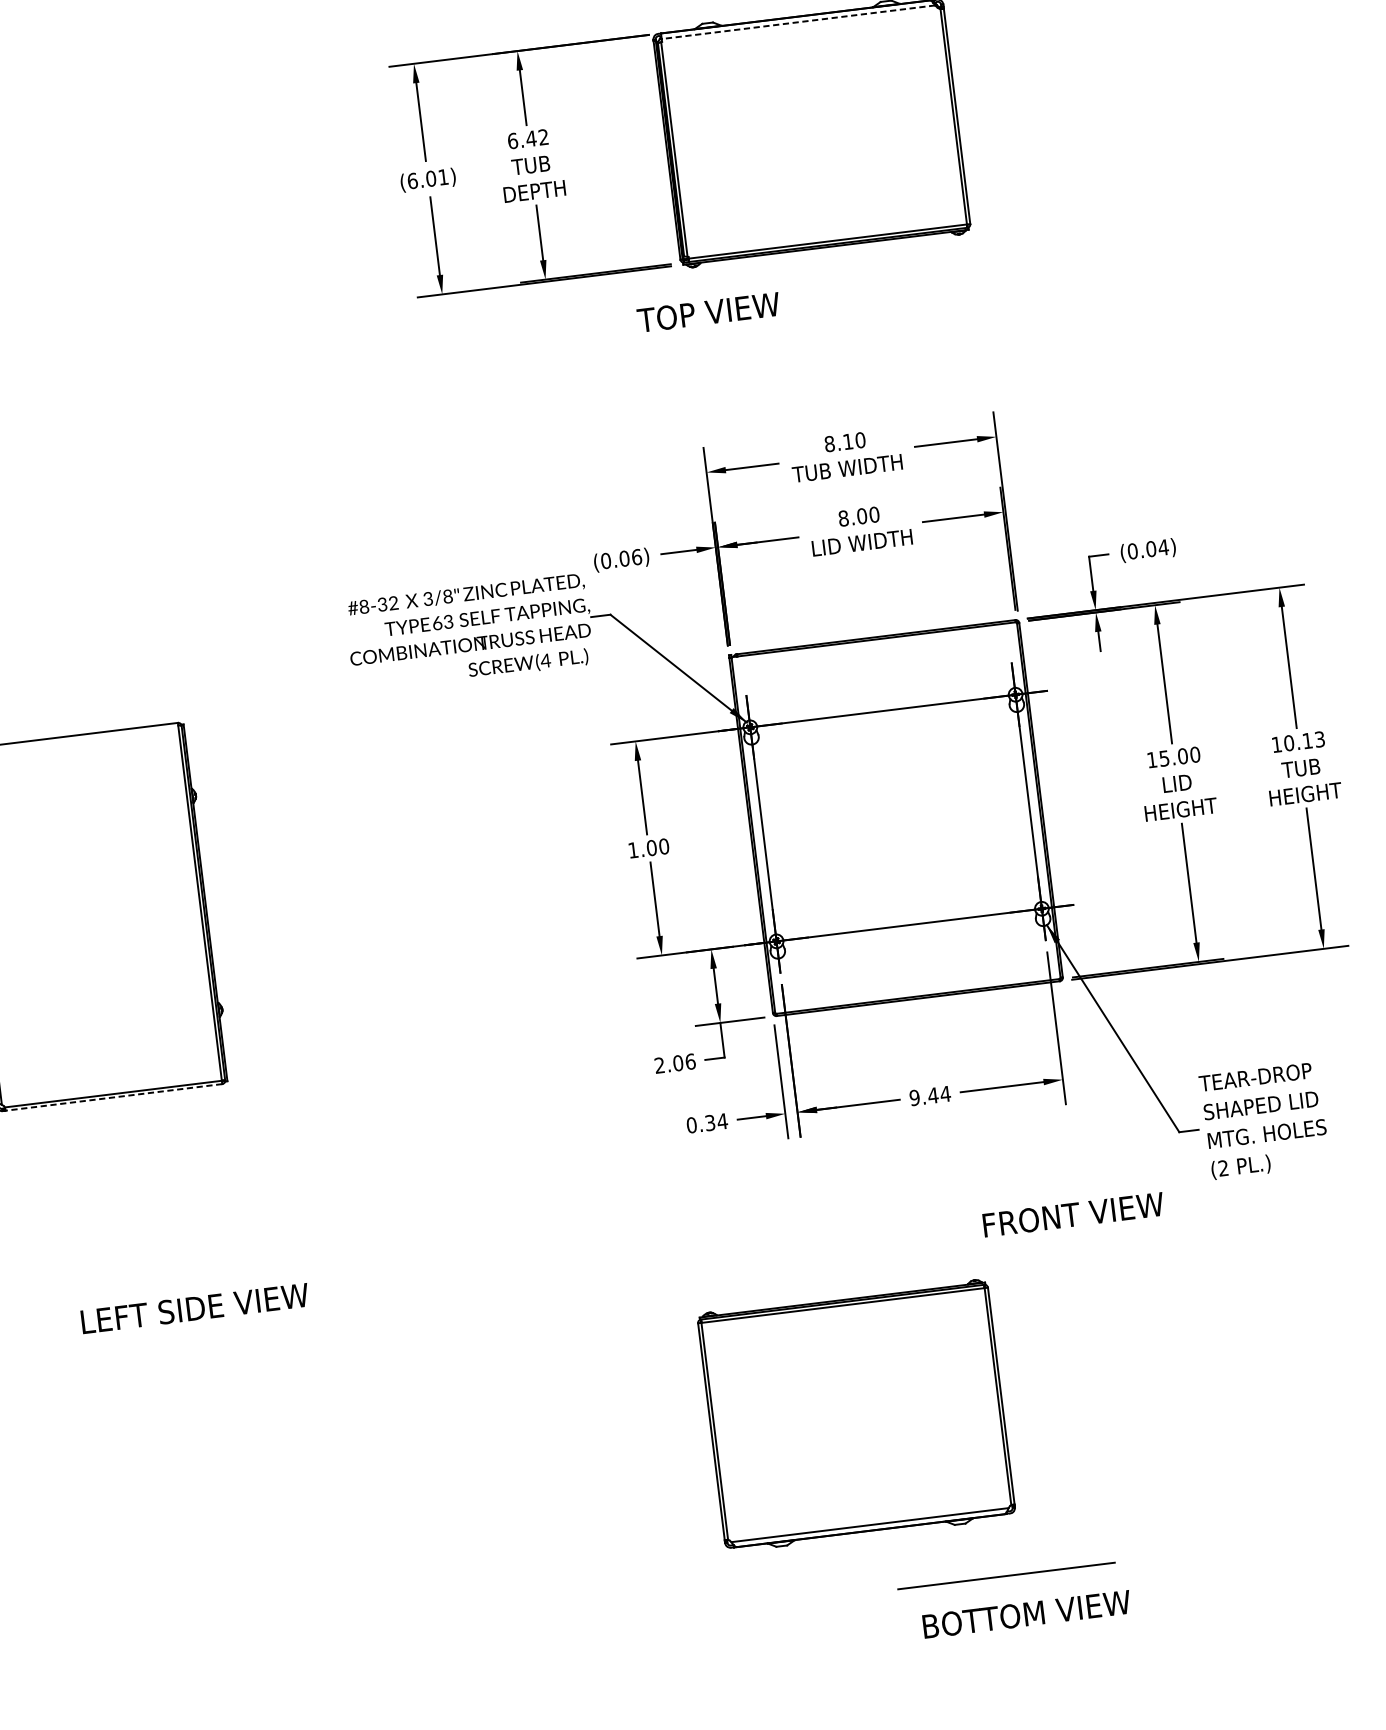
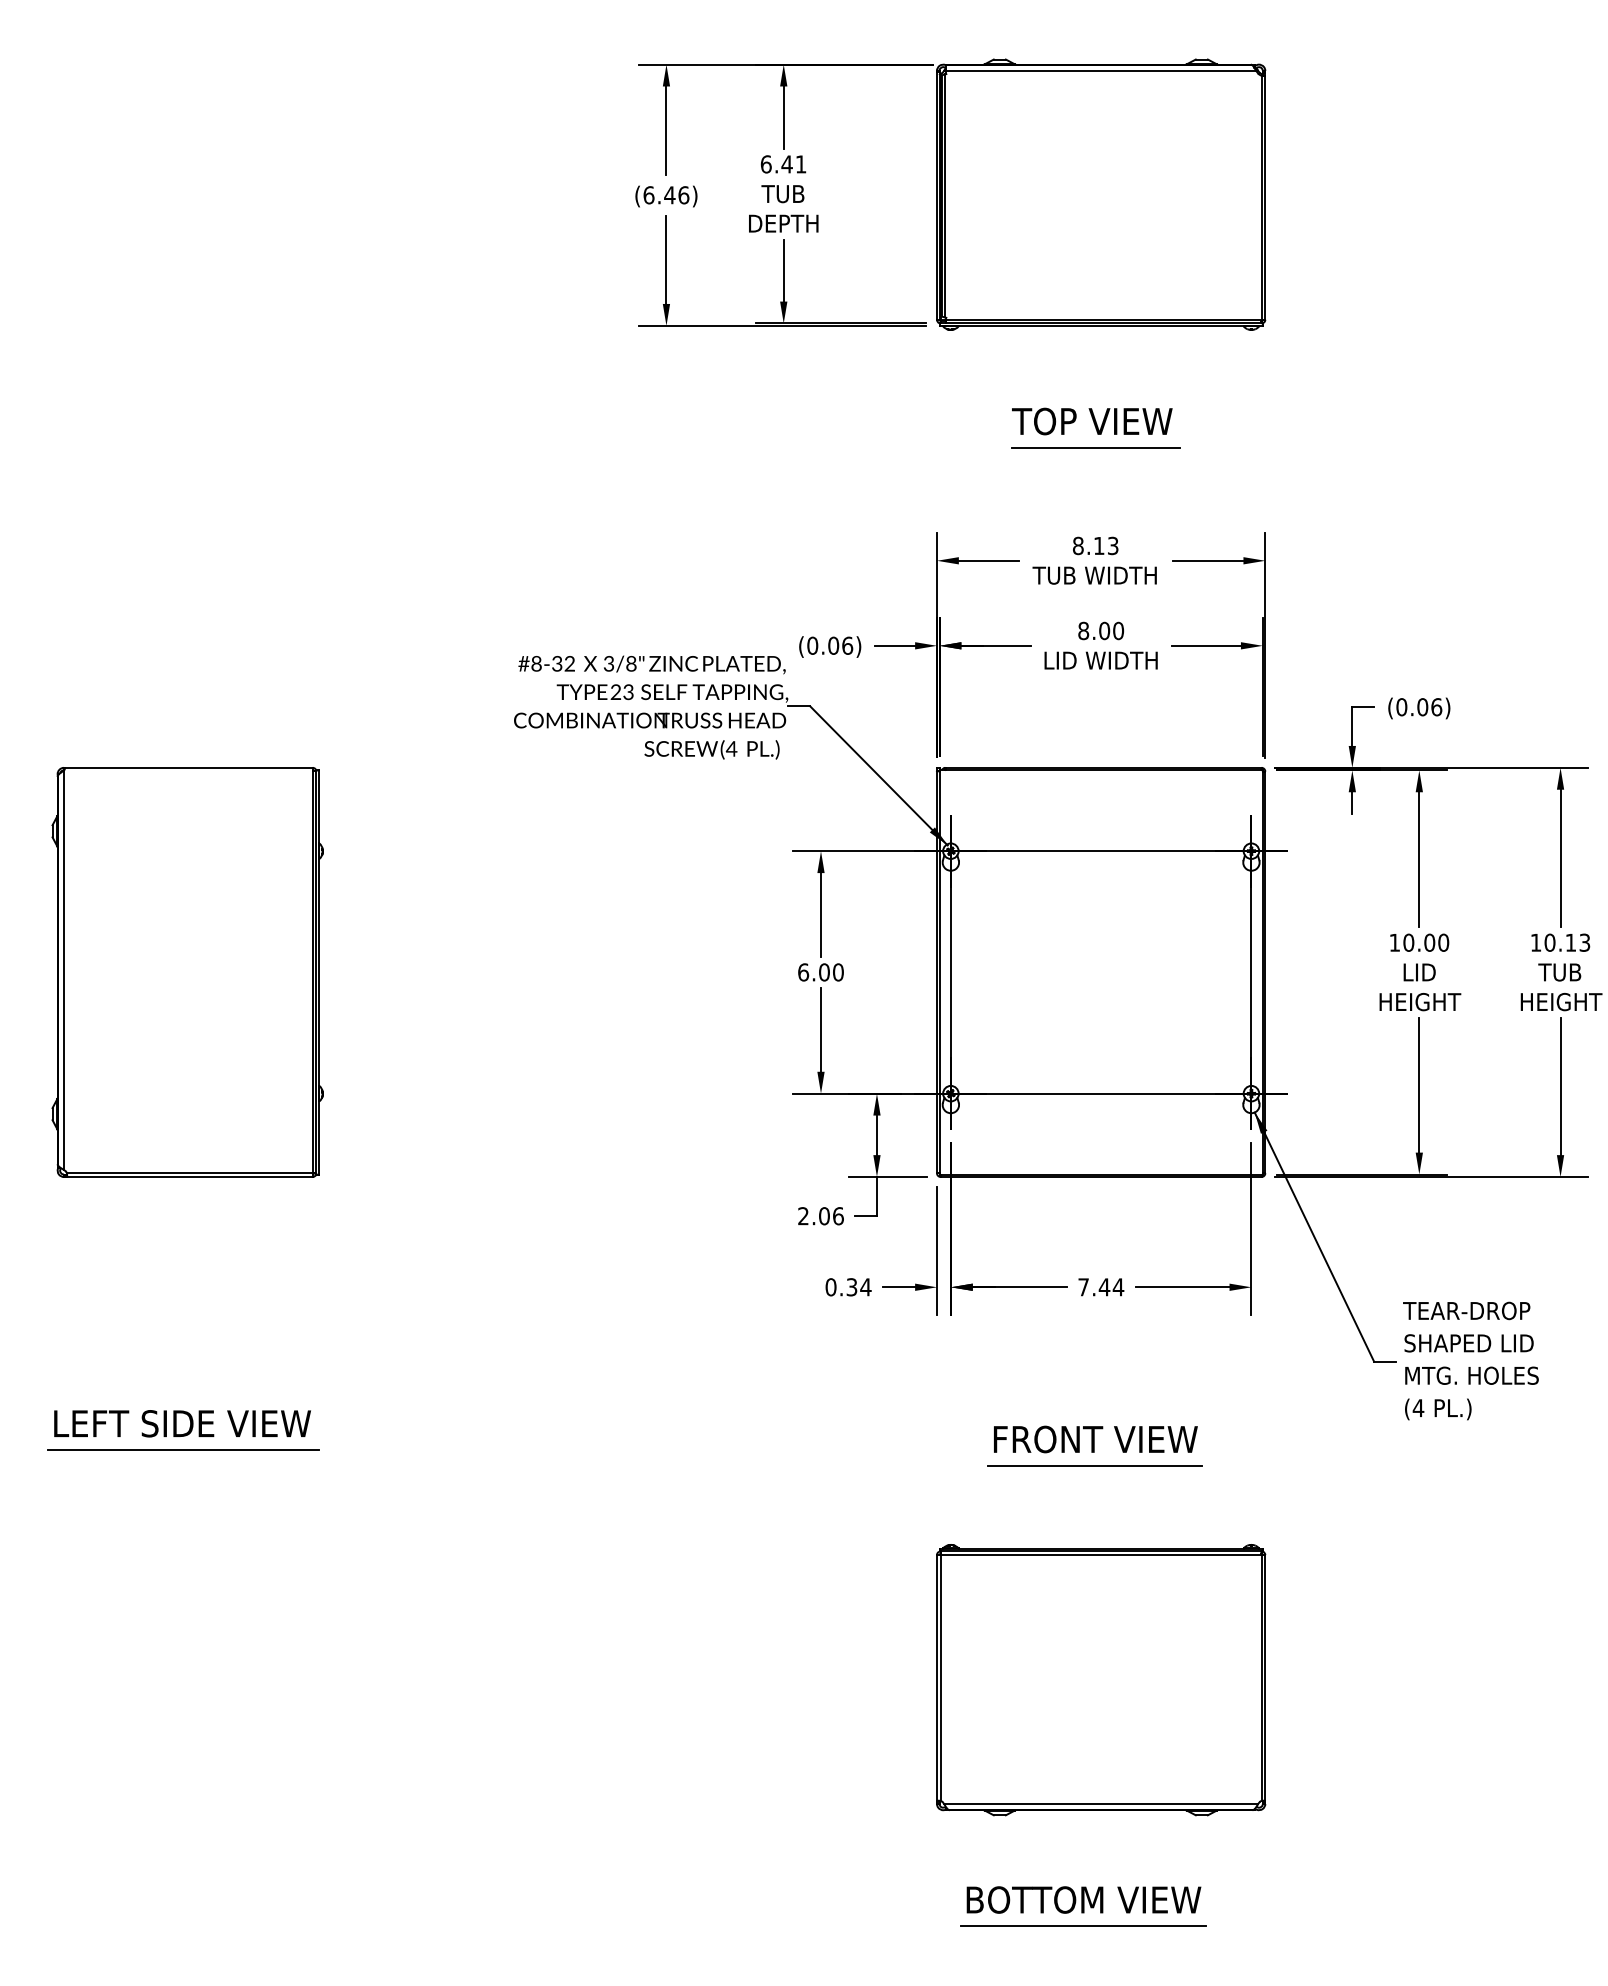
line: (798, 21) -> (1101, 70), dashed -> solid
text: (543, 137) -> (800, 164), 6.42 -> 6.41
text: (437, 178) -> (676, 195), (6.01) -> (6.46)
text: (708, 312) -> (1092, 421), moved
line: (835, 355) -> (1096, 447), added
text: (859, 439) -> (1112, 545), 8.10 -> 8.13
text: (1163, 547) -> (1436, 707), (0.04) -> (0.06)
text: (437, 623) -> (615, 692), 63 -> 23
text: (1164, 758) -> (1408, 942), 15.00 -> 10.00
text: (633, 850) -> (803, 972), 1.00 -> 6.00
line: (113, 1097) -> (189, 1177), dashed -> solid
text: (914, 1098) -> (1083, 1287), 9.44 -> 7.44
text: (1223, 1168) -> (1418, 1408), (2 -> (4
text: (1073, 1214) -> (1095, 1439), moved
line: (943, 1254) -> (1094, 1465), added
text: (194, 1308) -> (182, 1423), moved
line: (137, 1339) -> (183, 1450), added
part: (856, 1416) -> (1101, 1680), moved
line: (1006, 1575) -> (1083, 1925), moved
text: (1026, 1613) -> (1083, 1899), moved

